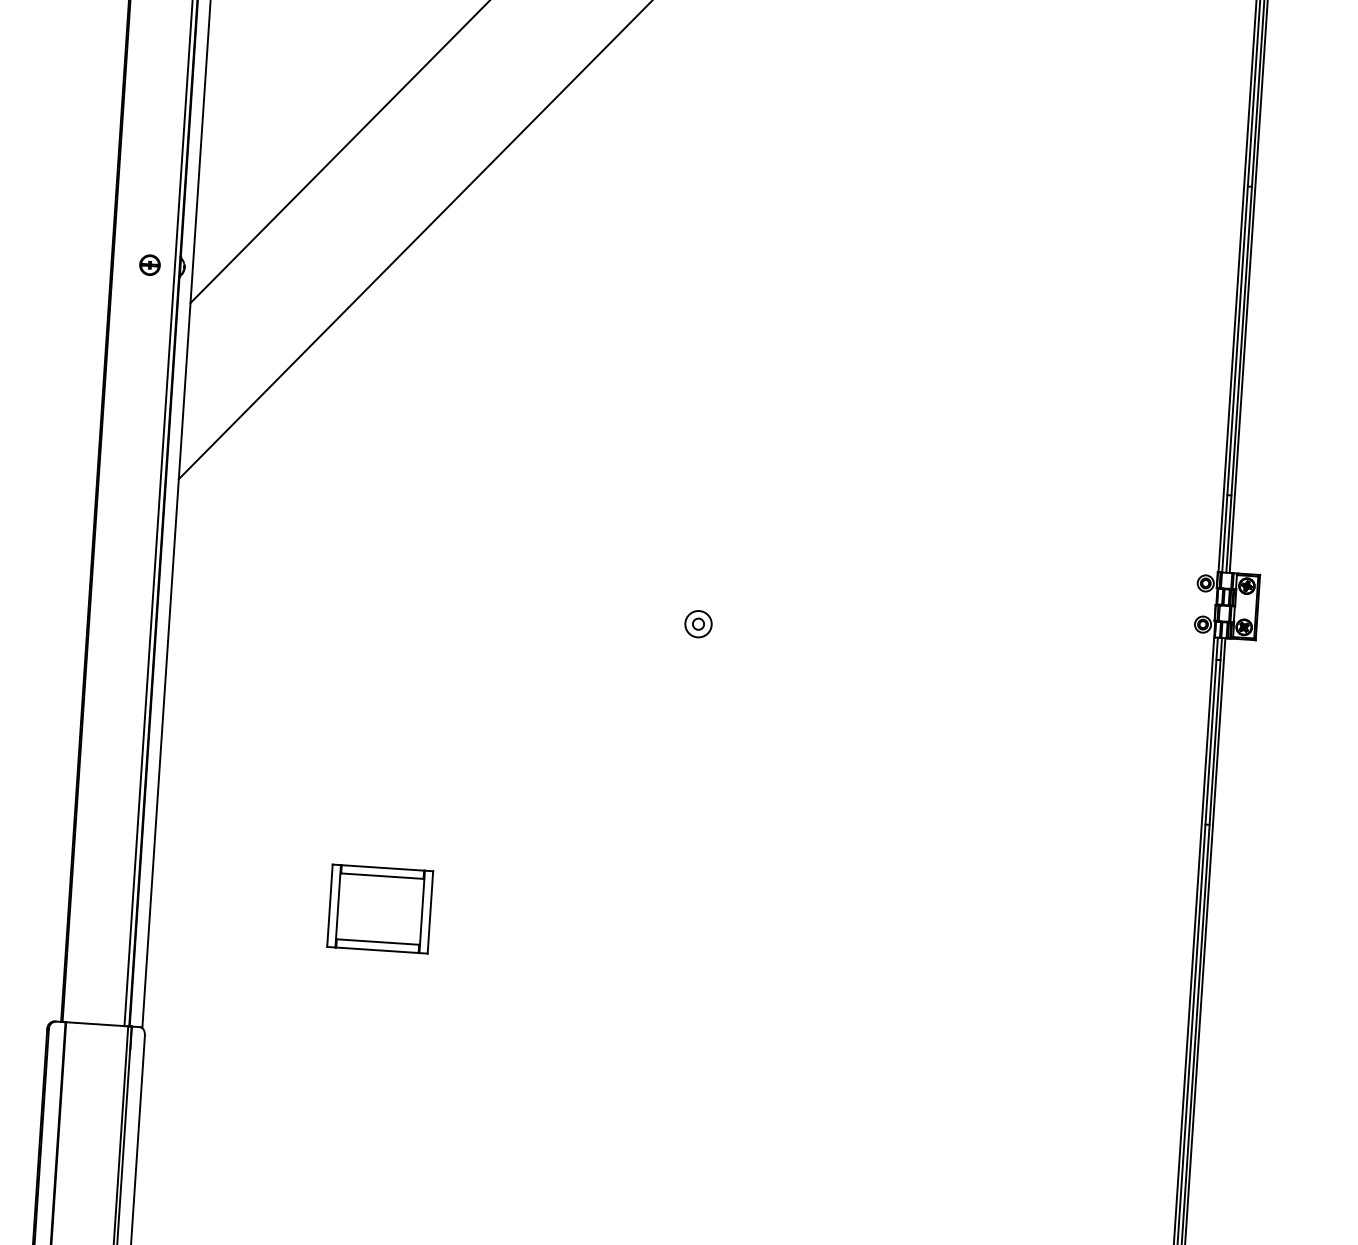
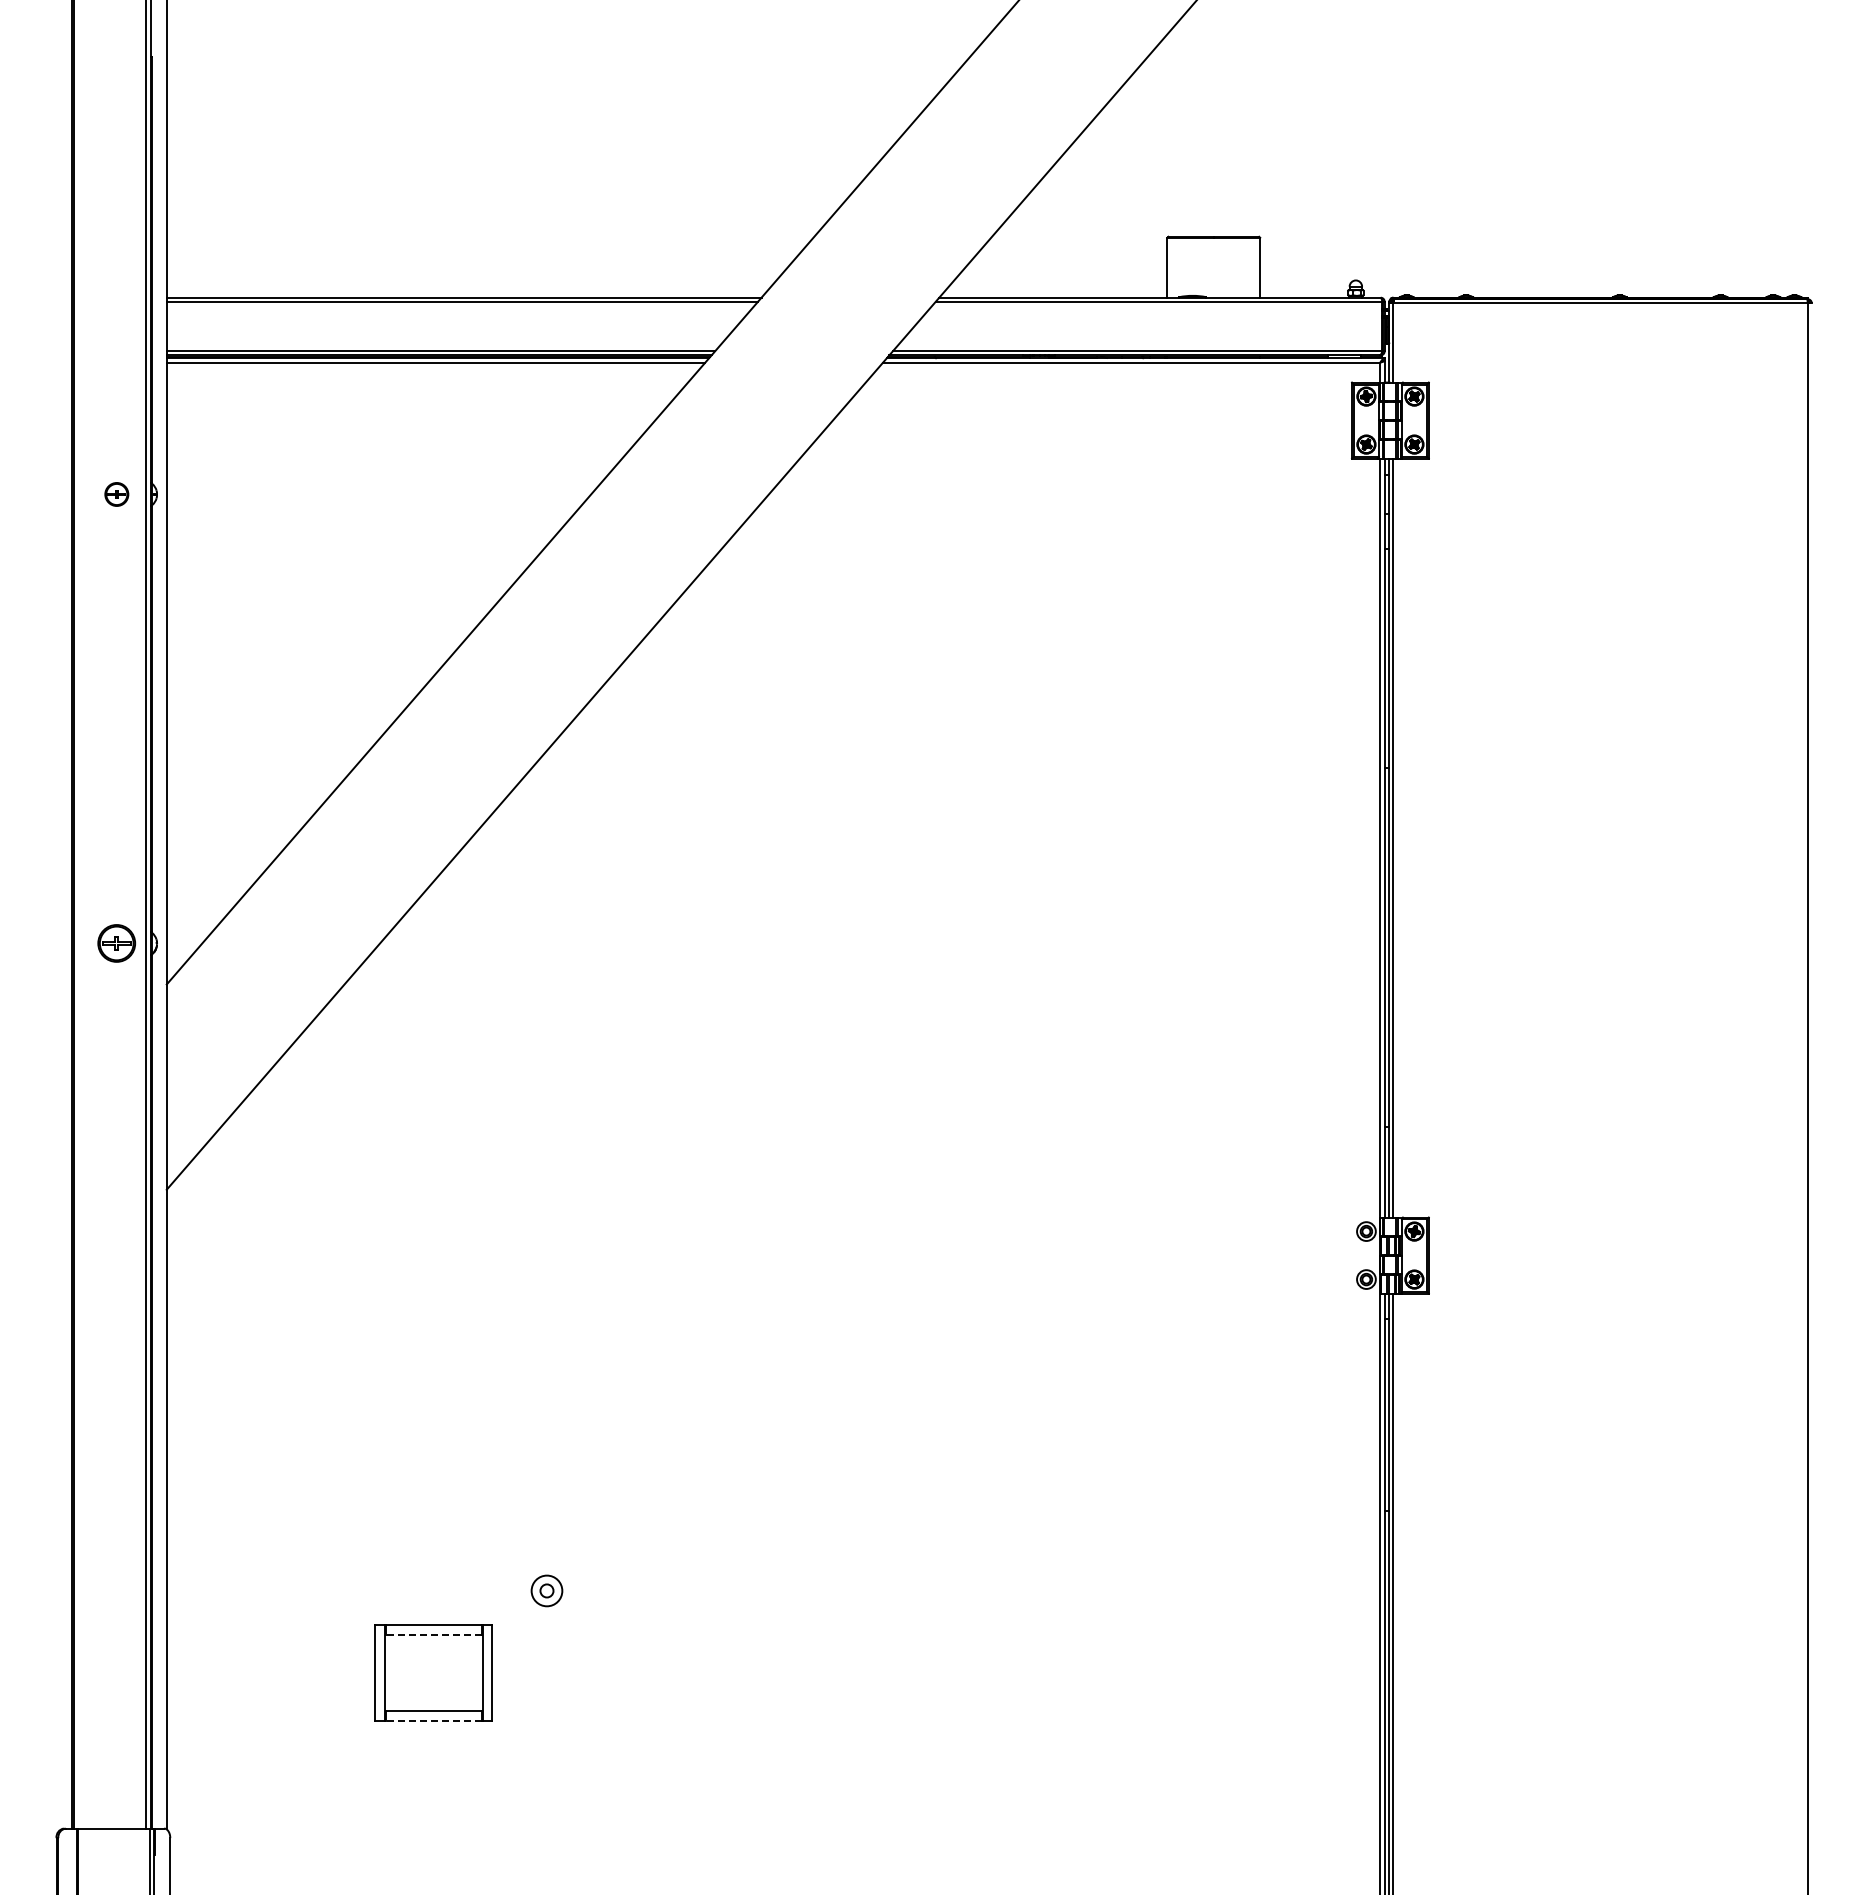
part: (149, 265) -> (116, 943), size x1.6
part: (698, 623) -> (546, 1590), moved
line: (382, 876) -> (433, 1634), solid -> dashed
line: (377, 950) -> (433, 1721), solid -> dashed

